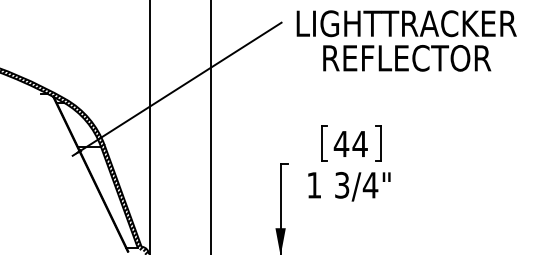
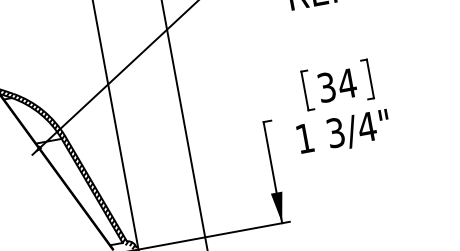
text: (341, 143) -> (326, 86), 44 -> 34

